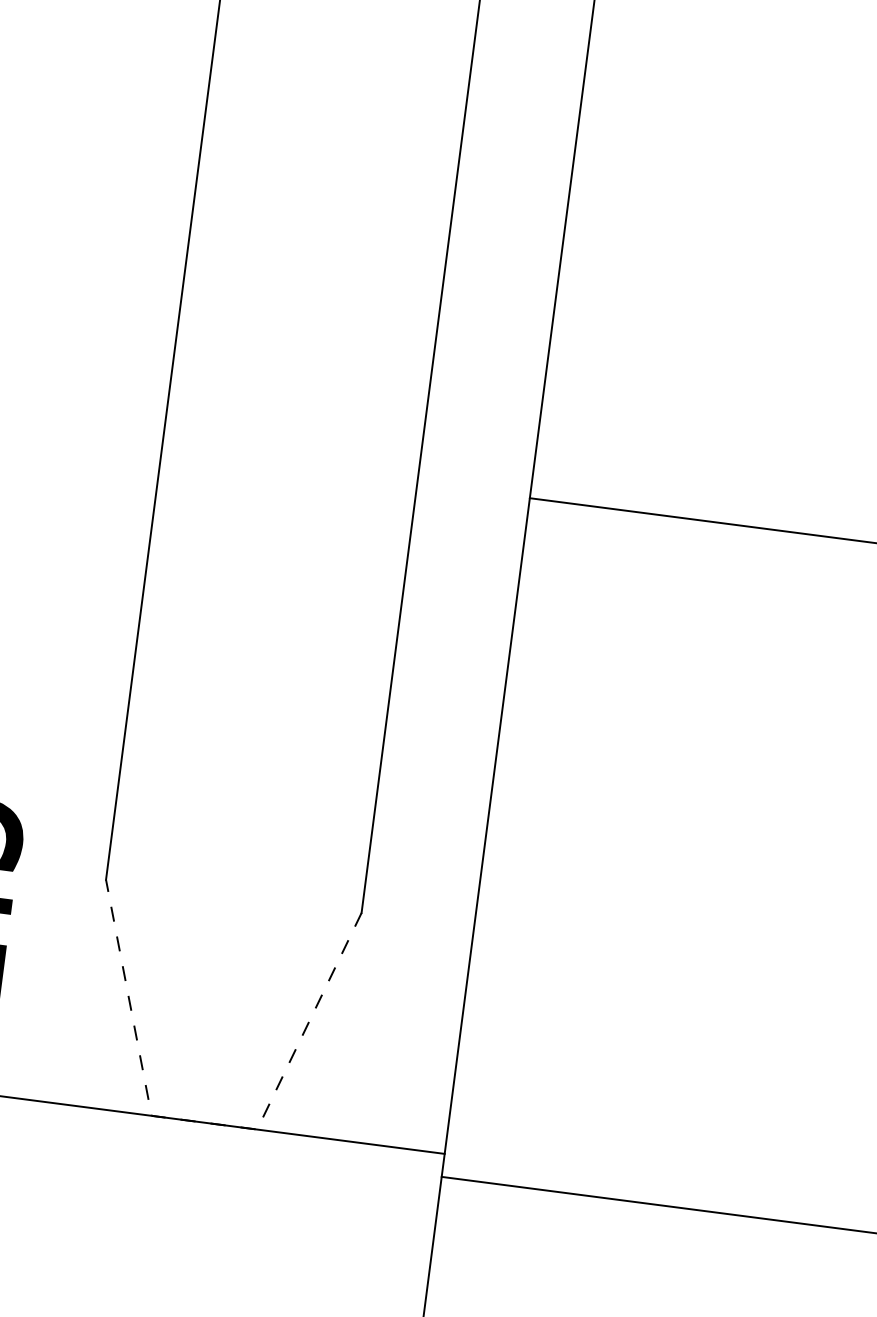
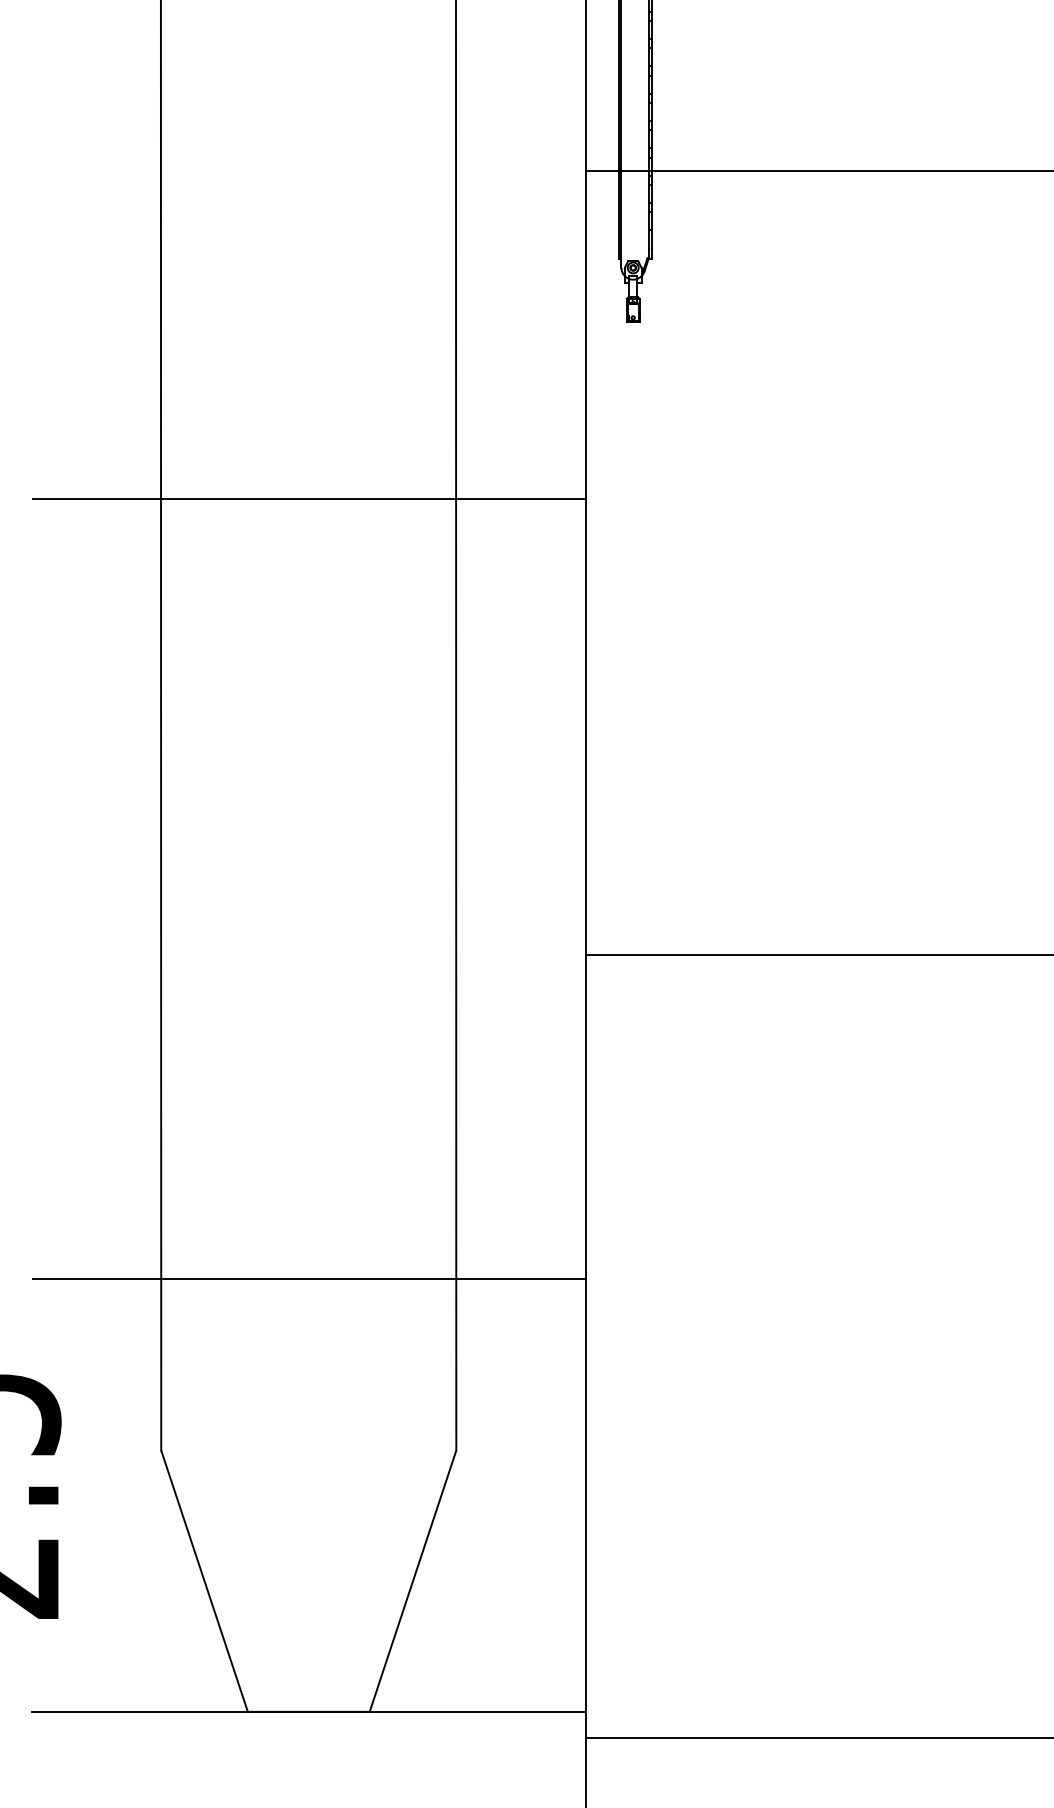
line: (341, 72) -> (309, 499), added
line: (253, 747) -> (309, 1278), added
line: (204, 1122) -> (308, 1711), dashed -> solid

